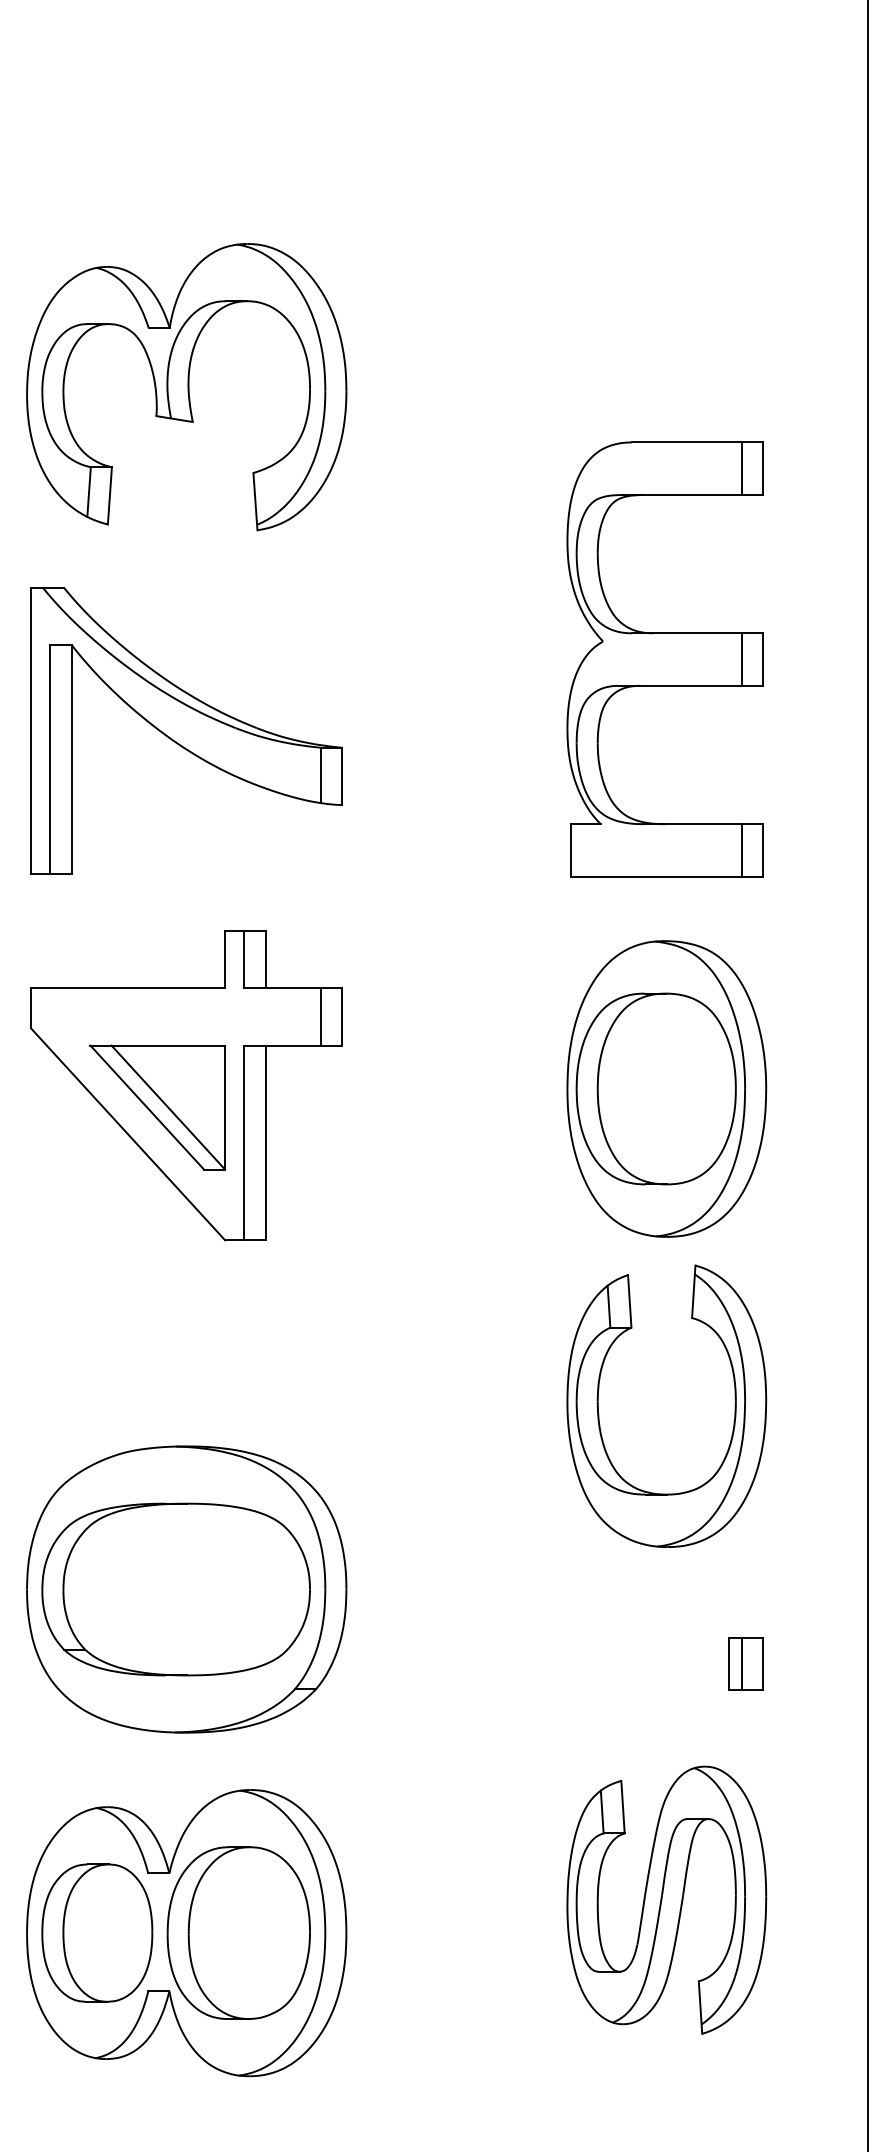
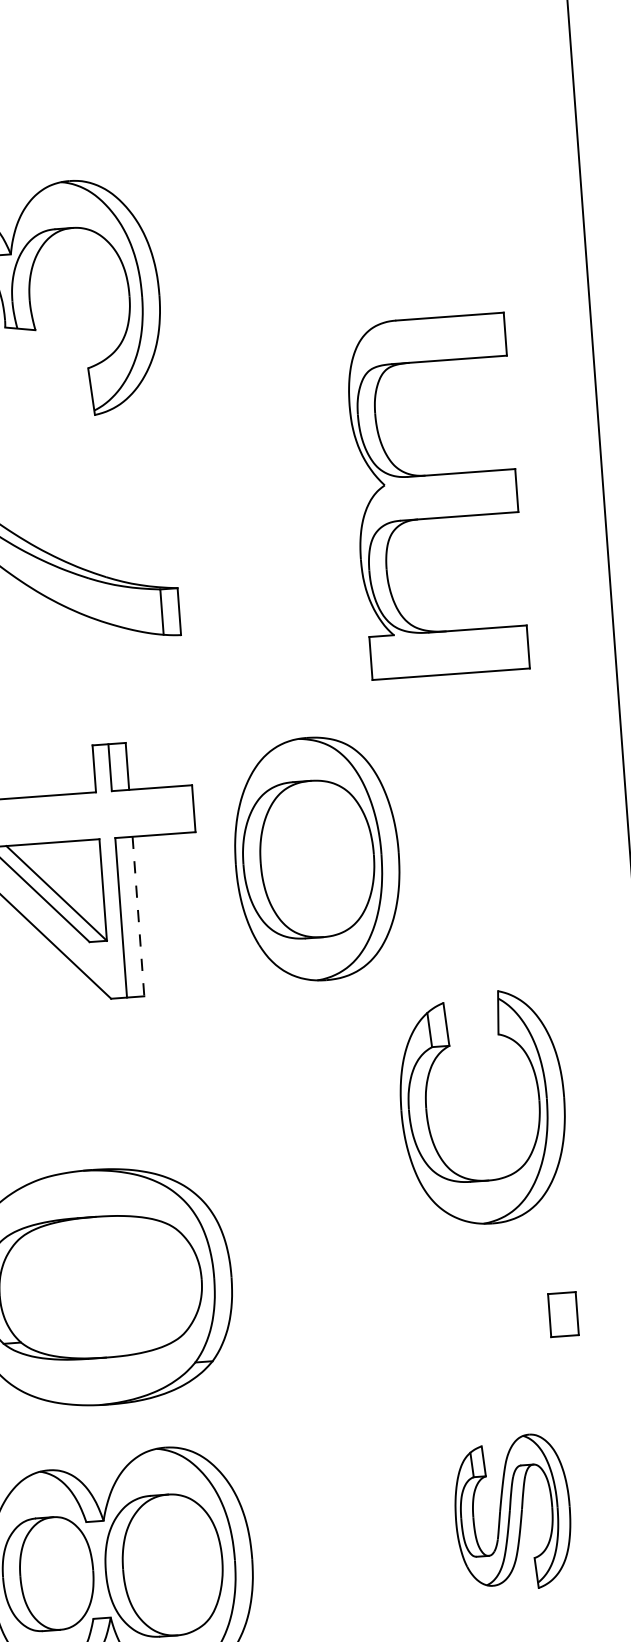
line: (741, 468) -> (487, 335), removed
line: (741, 659) -> (499, 491), removed
line: (741, 850) -> (510, 648), removed
line: (321, 1016) -> (176, 809), removed
part: (666, 1088) -> (317, 858), moved
line: (265, 1143) -> (138, 917), solid -> dashed
line: (741, 1663) -> (559, 1314), removed
part: (666, 1899) -> (512, 1512), size x0.7

